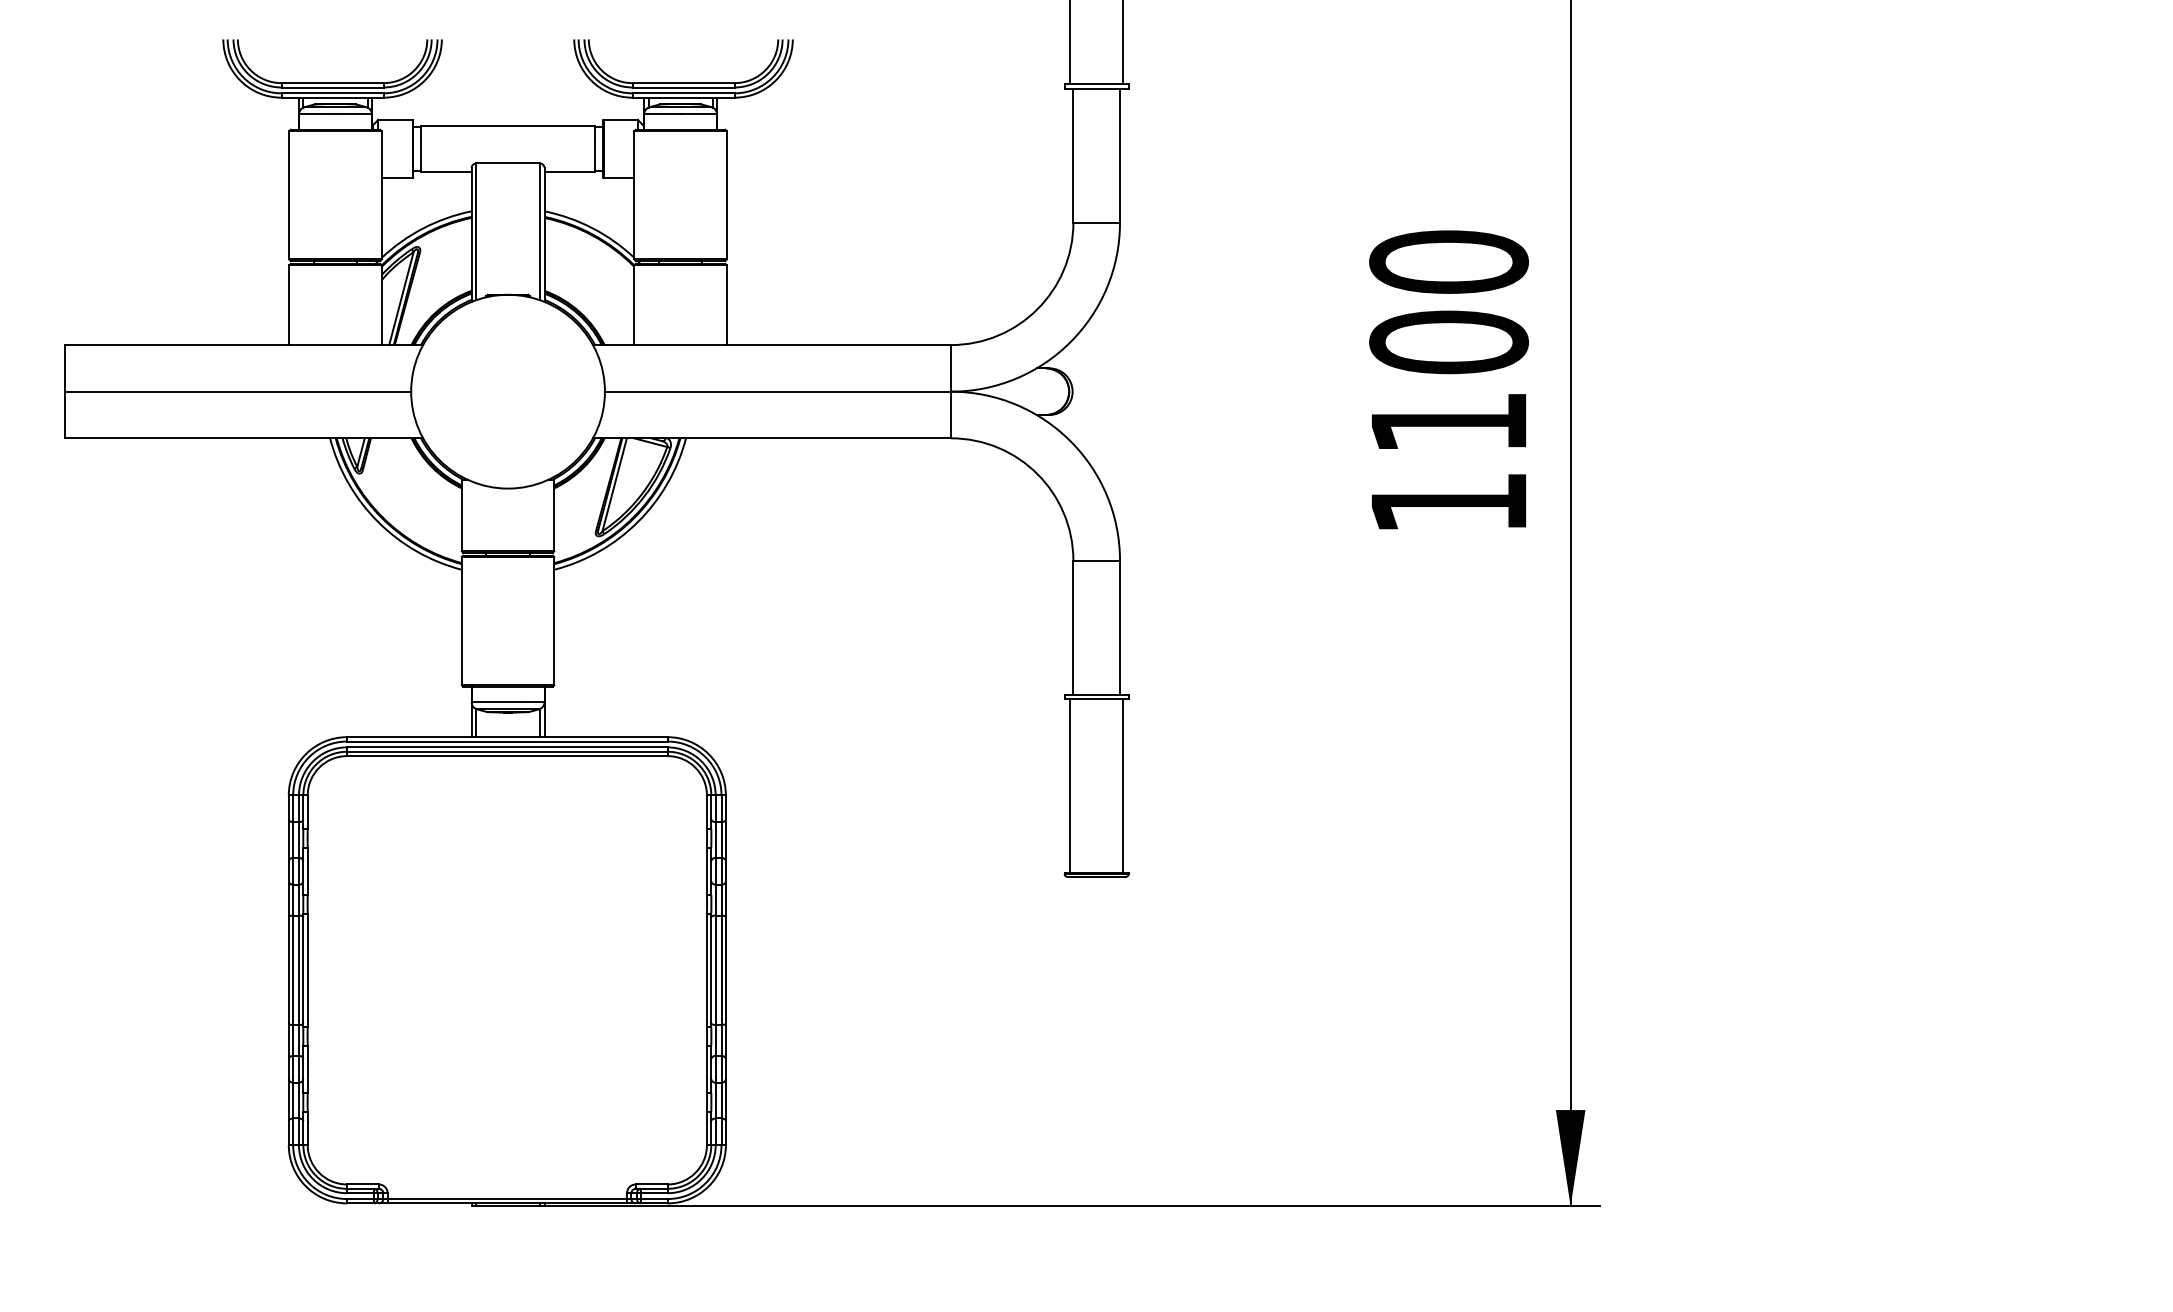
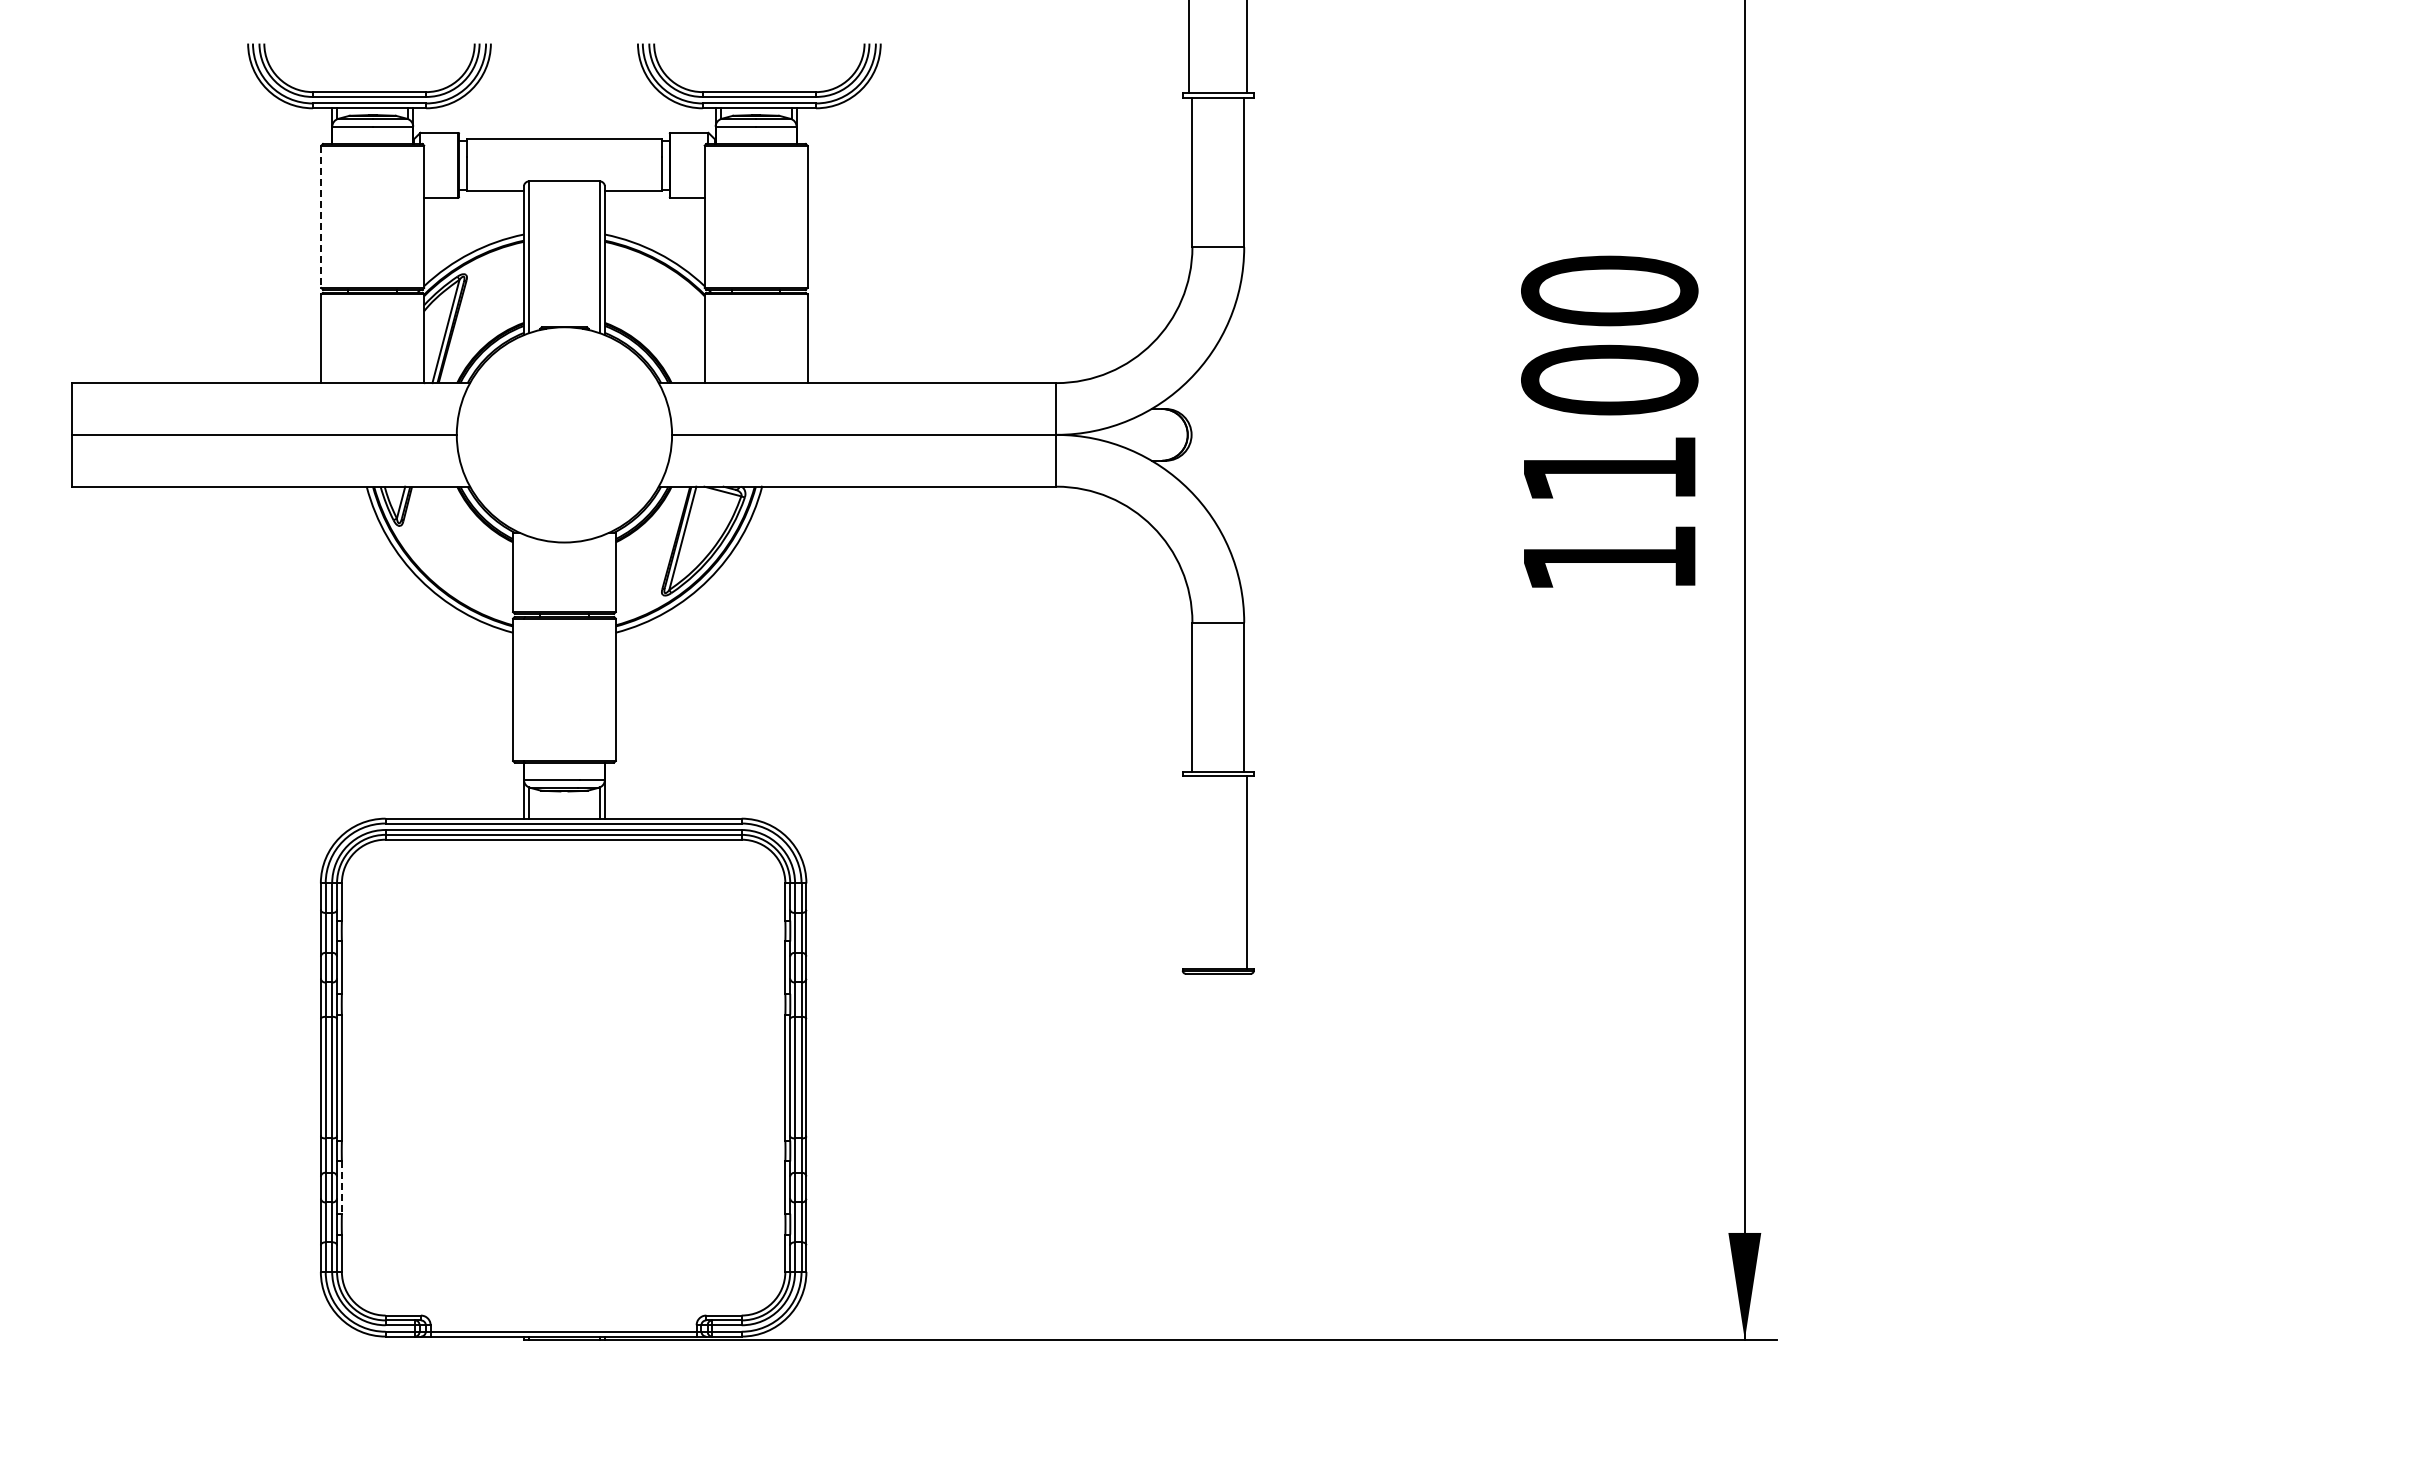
line: (289, 195) -> (321, 217), solid -> dashed
line: (1070, 785) -> (1189, 872), removed
line: (307, 1070) -> (341, 1188), solid -> dashed

